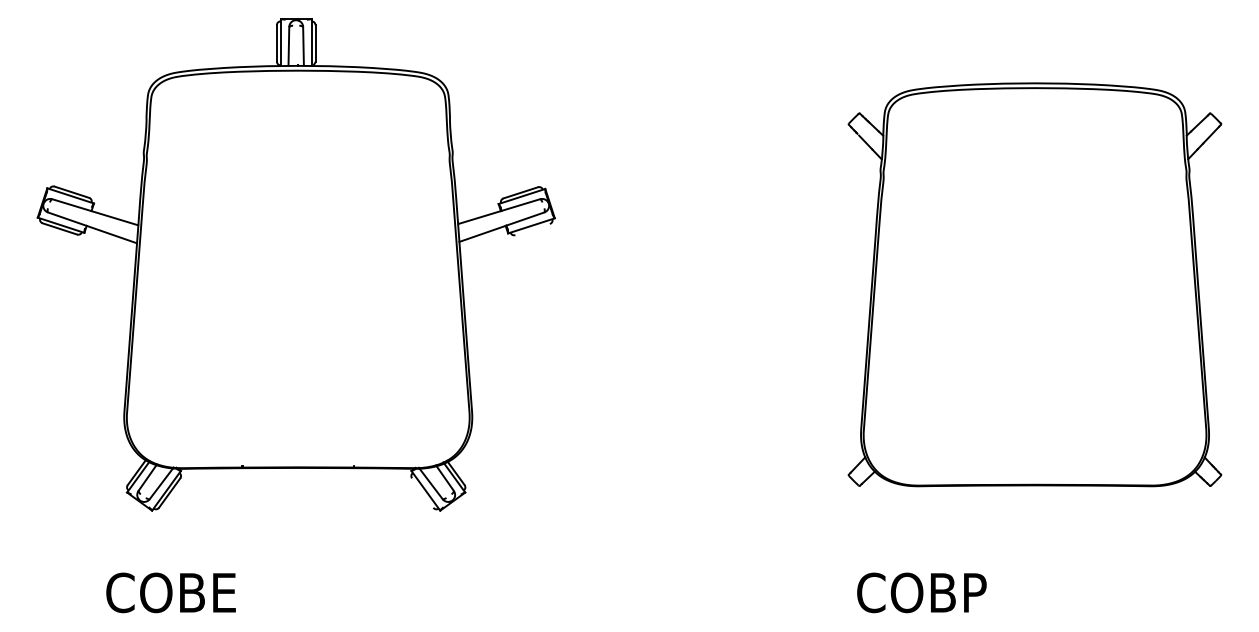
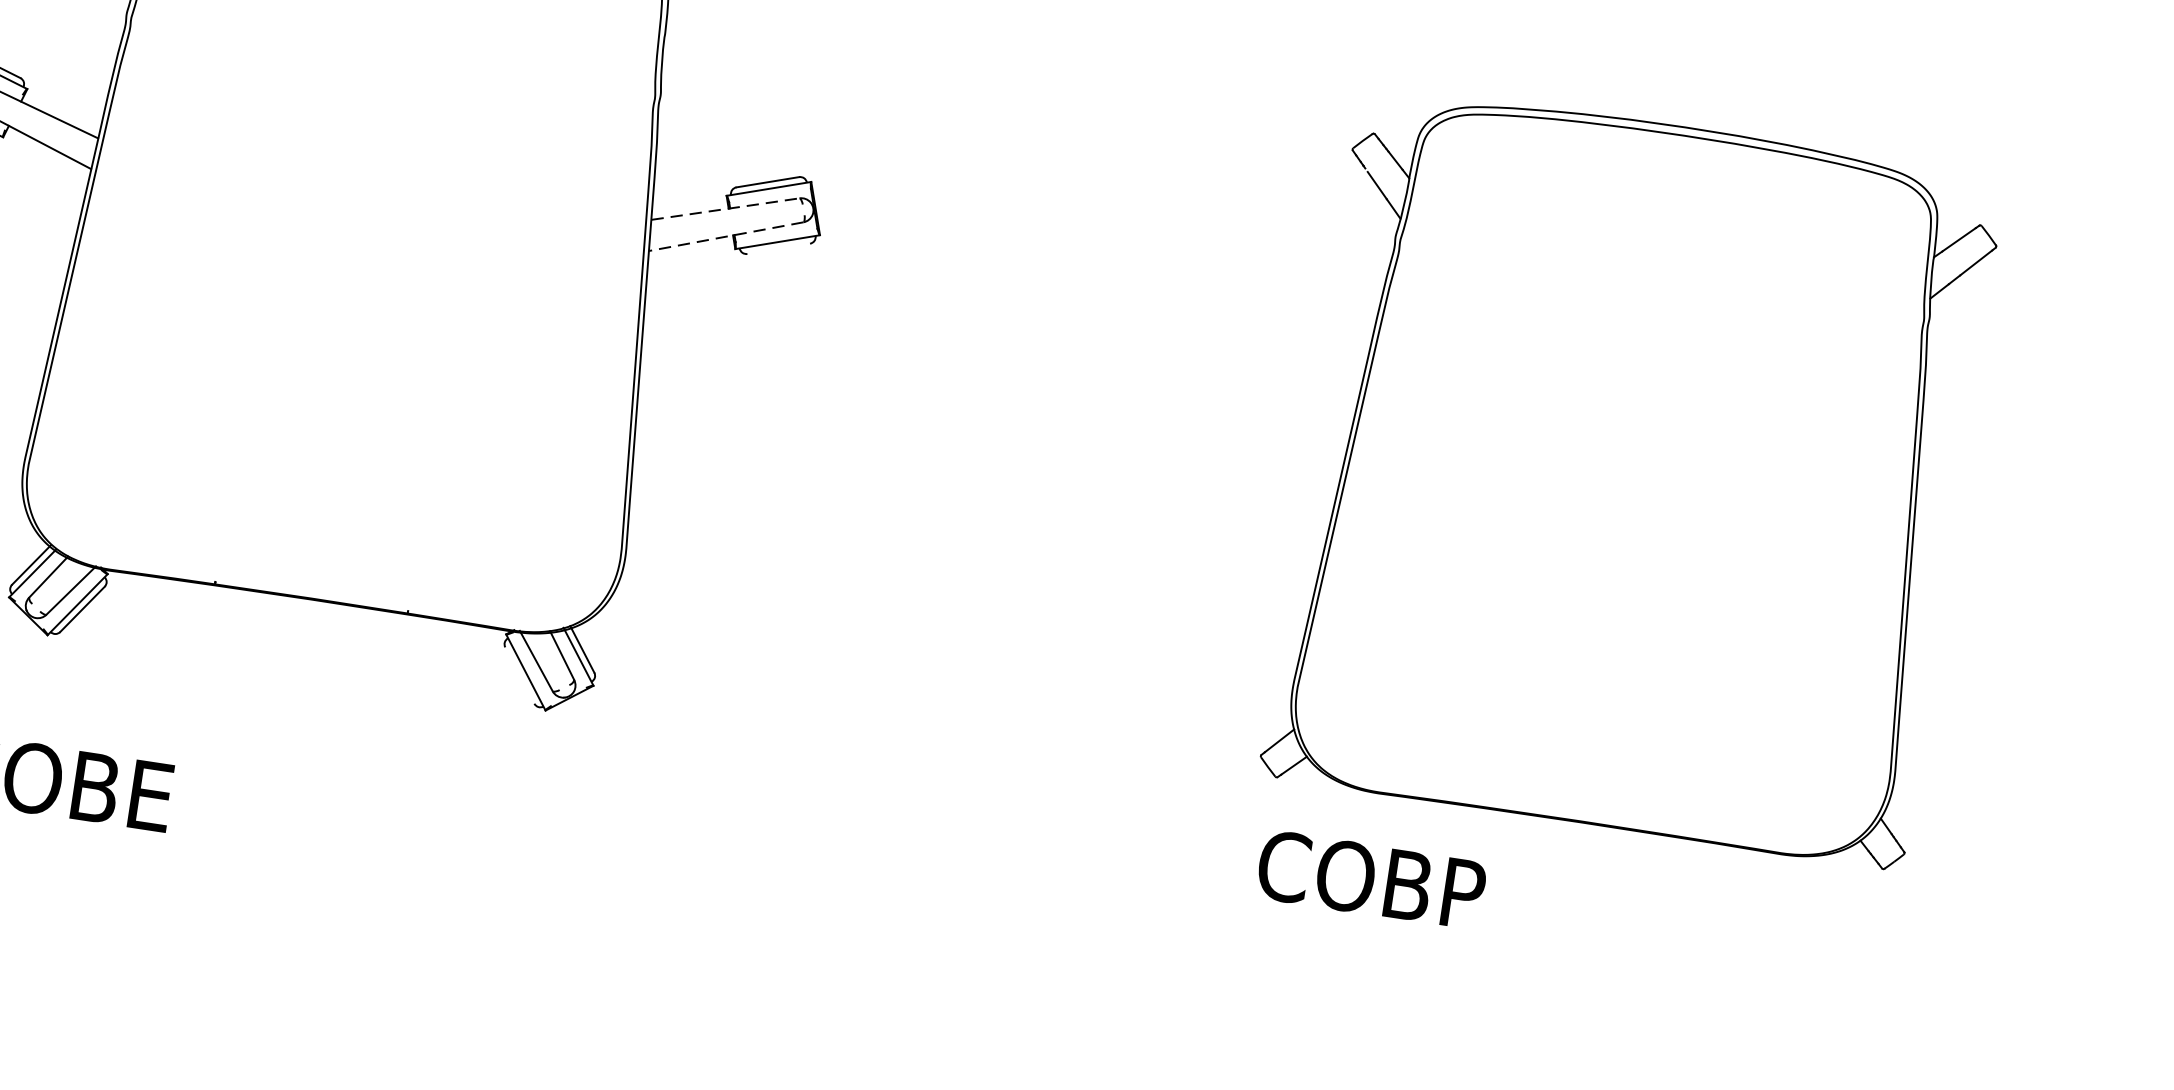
line: (499, 211) -> (726, 208), solid -> dashed
line: (501, 227) -> (725, 237), solid -> dashed
text: (921, 592) -> (1370, 879), moved

